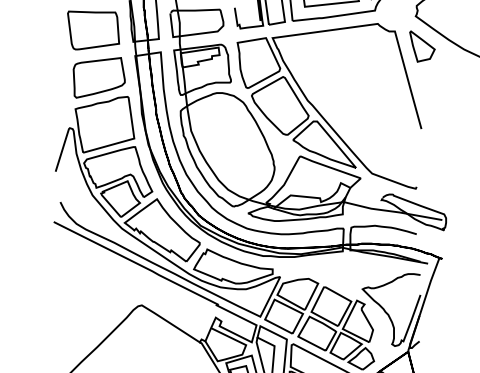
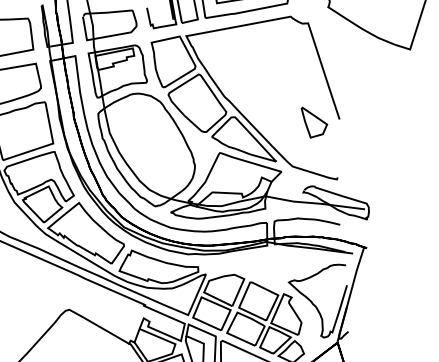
part: (422, 46) -> (314, 122), moved

